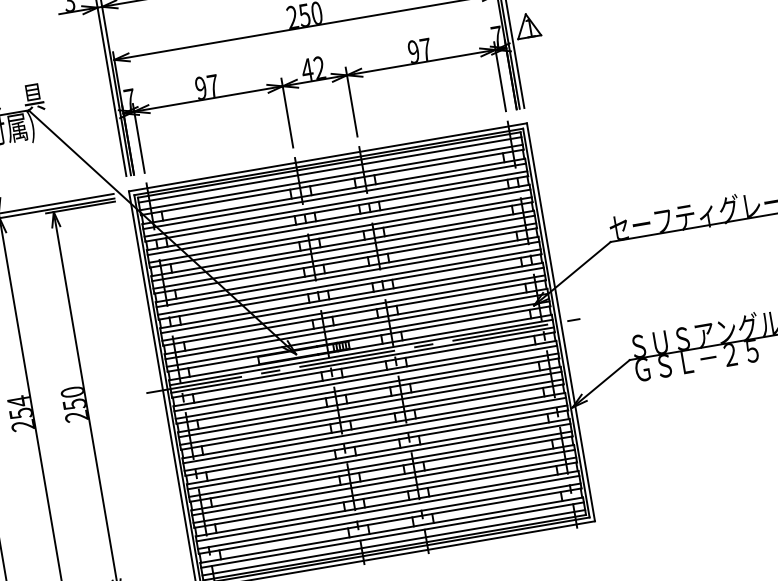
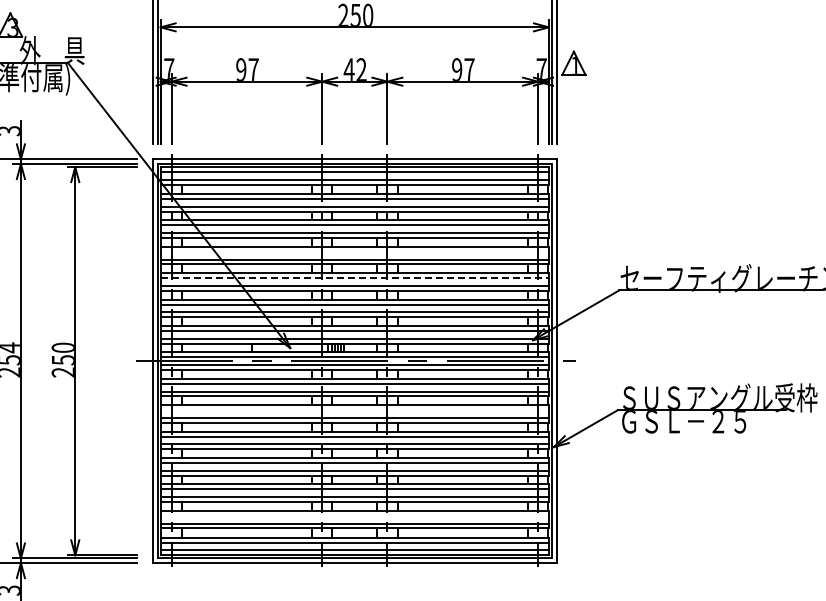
line: (343, 248) -> (354, 251), removed
line: (348, 274) -> (355, 278), solid -> dashed
line: (370, 404) -> (354, 410), removed
line: (387, 508) -> (354, 515), removed

